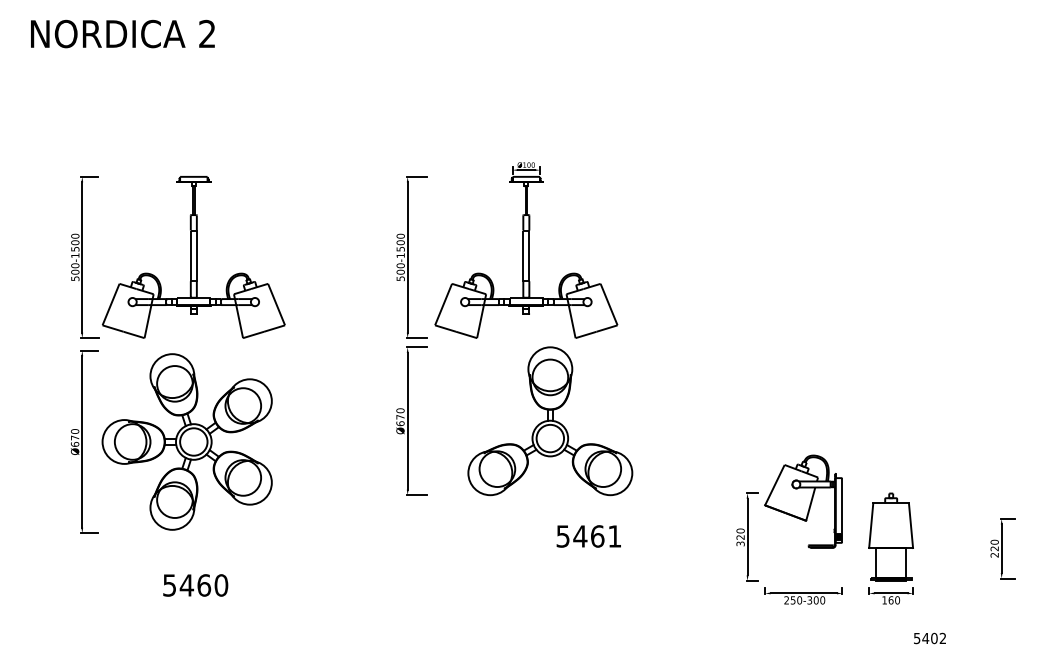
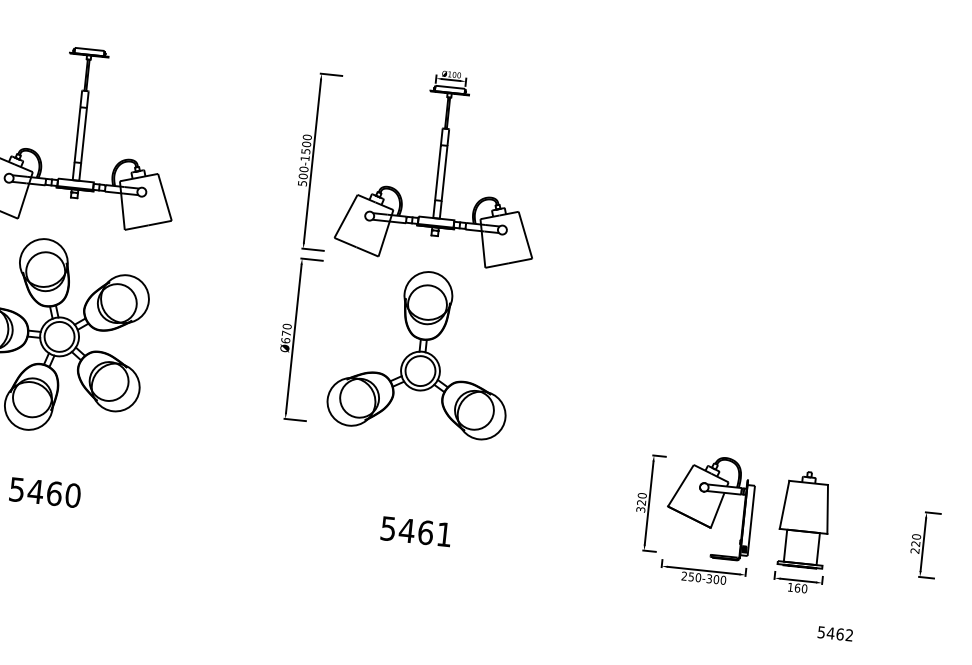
part: (550, 421) -> (422, 352), moved
part: (803, 501) -> (710, 506), moved
text: (588, 536) -> (415, 531), moved
text: (934, 637) -> (840, 633), 5402 -> 5462

